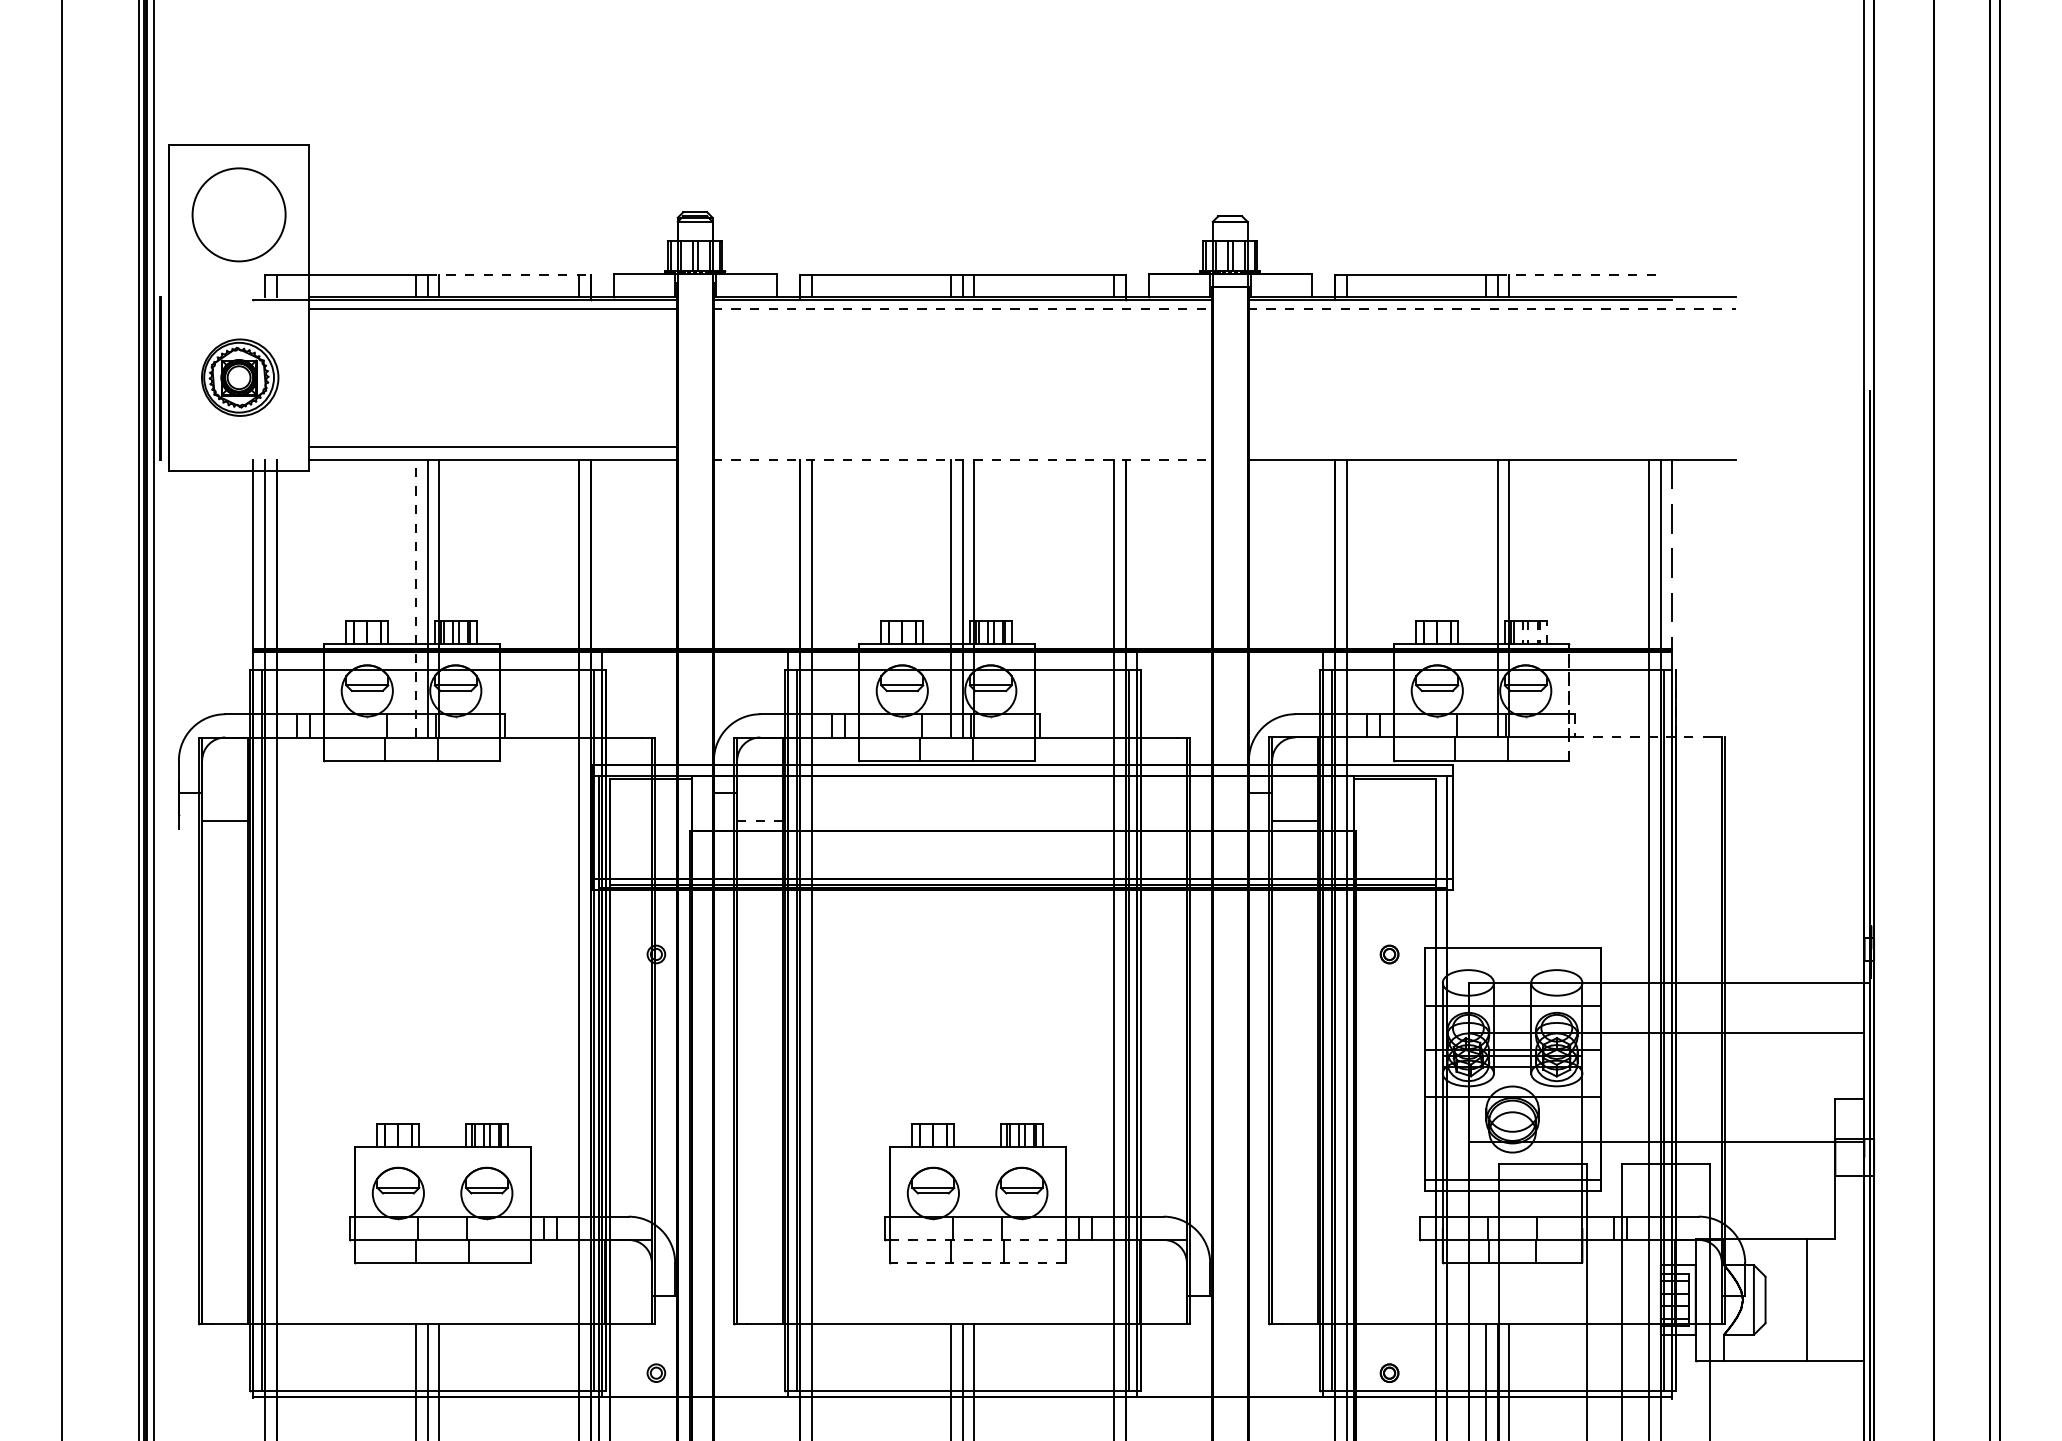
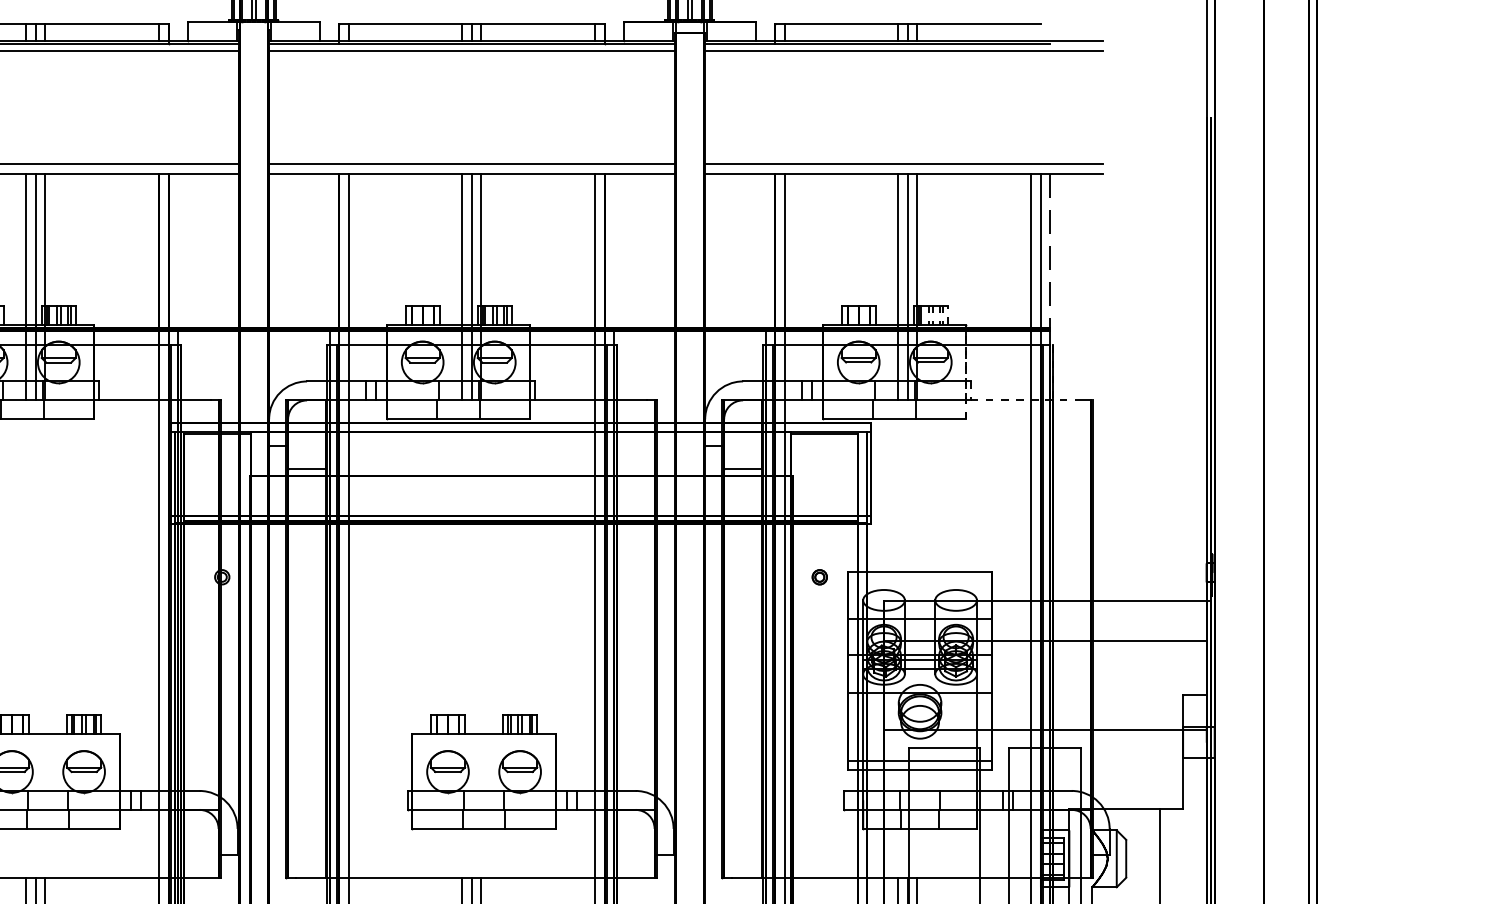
line: (509, 275) -> (102, 23), dashed -> solid
line: (1579, 275) -> (974, 23), dashed -> solid
line: (963, 309) -> (472, 51), dashed -> solid
line: (1492, 309) -> (903, 51), dashed -> solid
line: (962, 447) -> (471, 164), added
line: (1491, 447) -> (902, 164), added
line: (963, 459) -> (472, 173), dashed -> solid
line: (416, 598) -> (26, 287), dashed -> solid
line: (1486, 598) -> (898, 287), added
line: (759, 821) -> (306, 468), dashed -> solid
line: (977, 1239) -> (483, 809), dashed -> solid
line: (977, 1263) -> (483, 829), dashed -> solid

